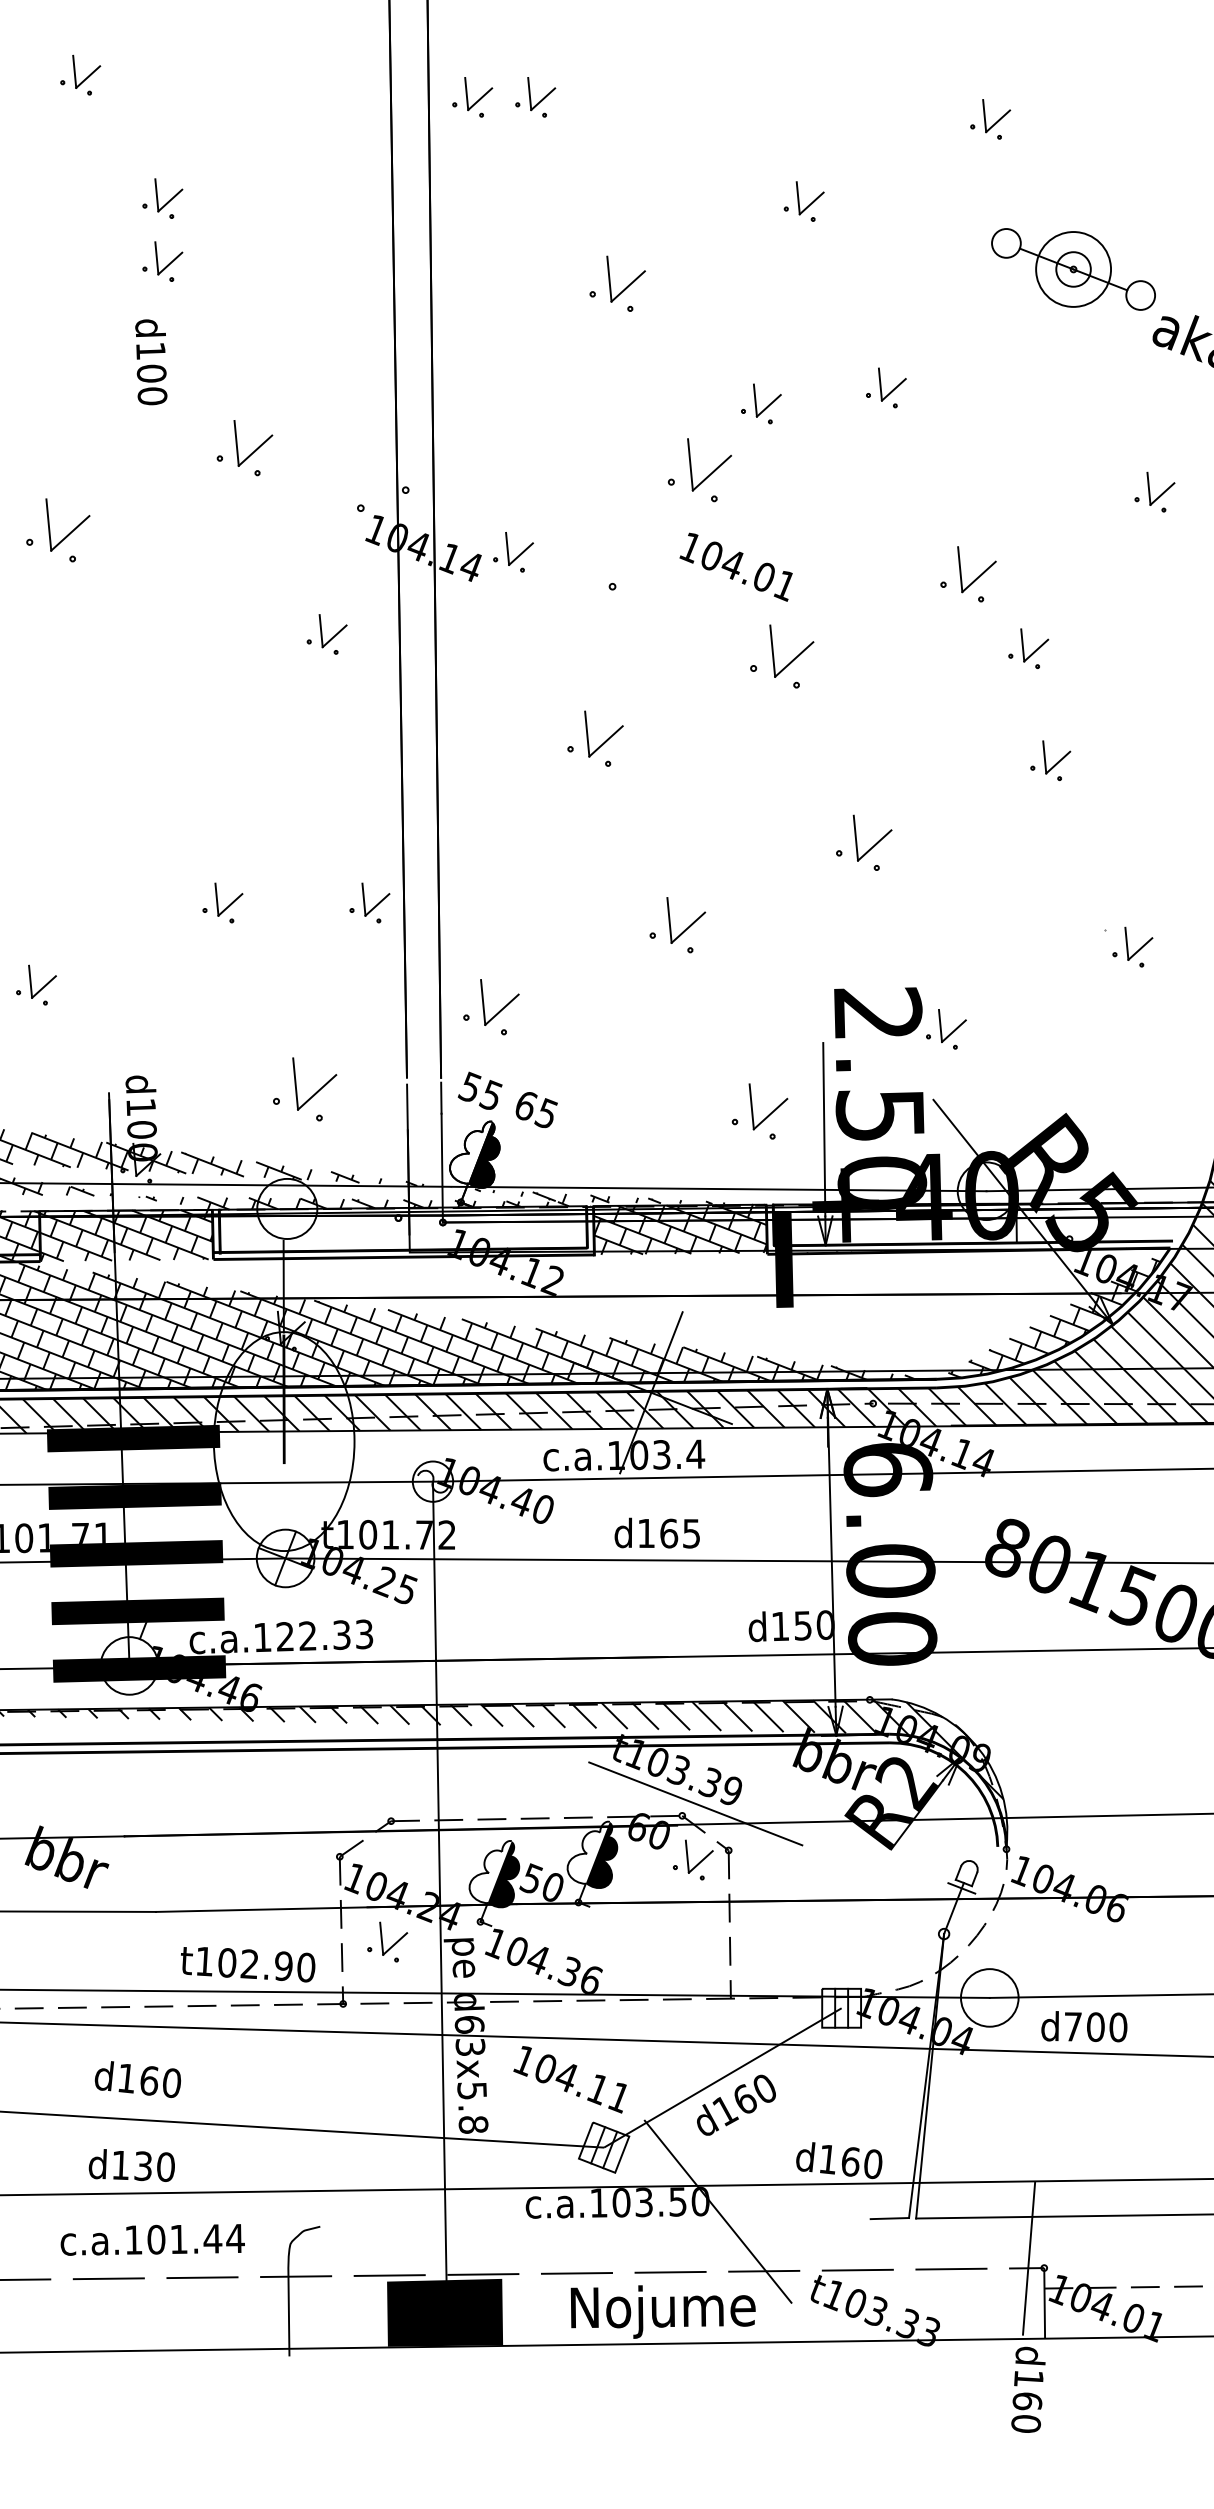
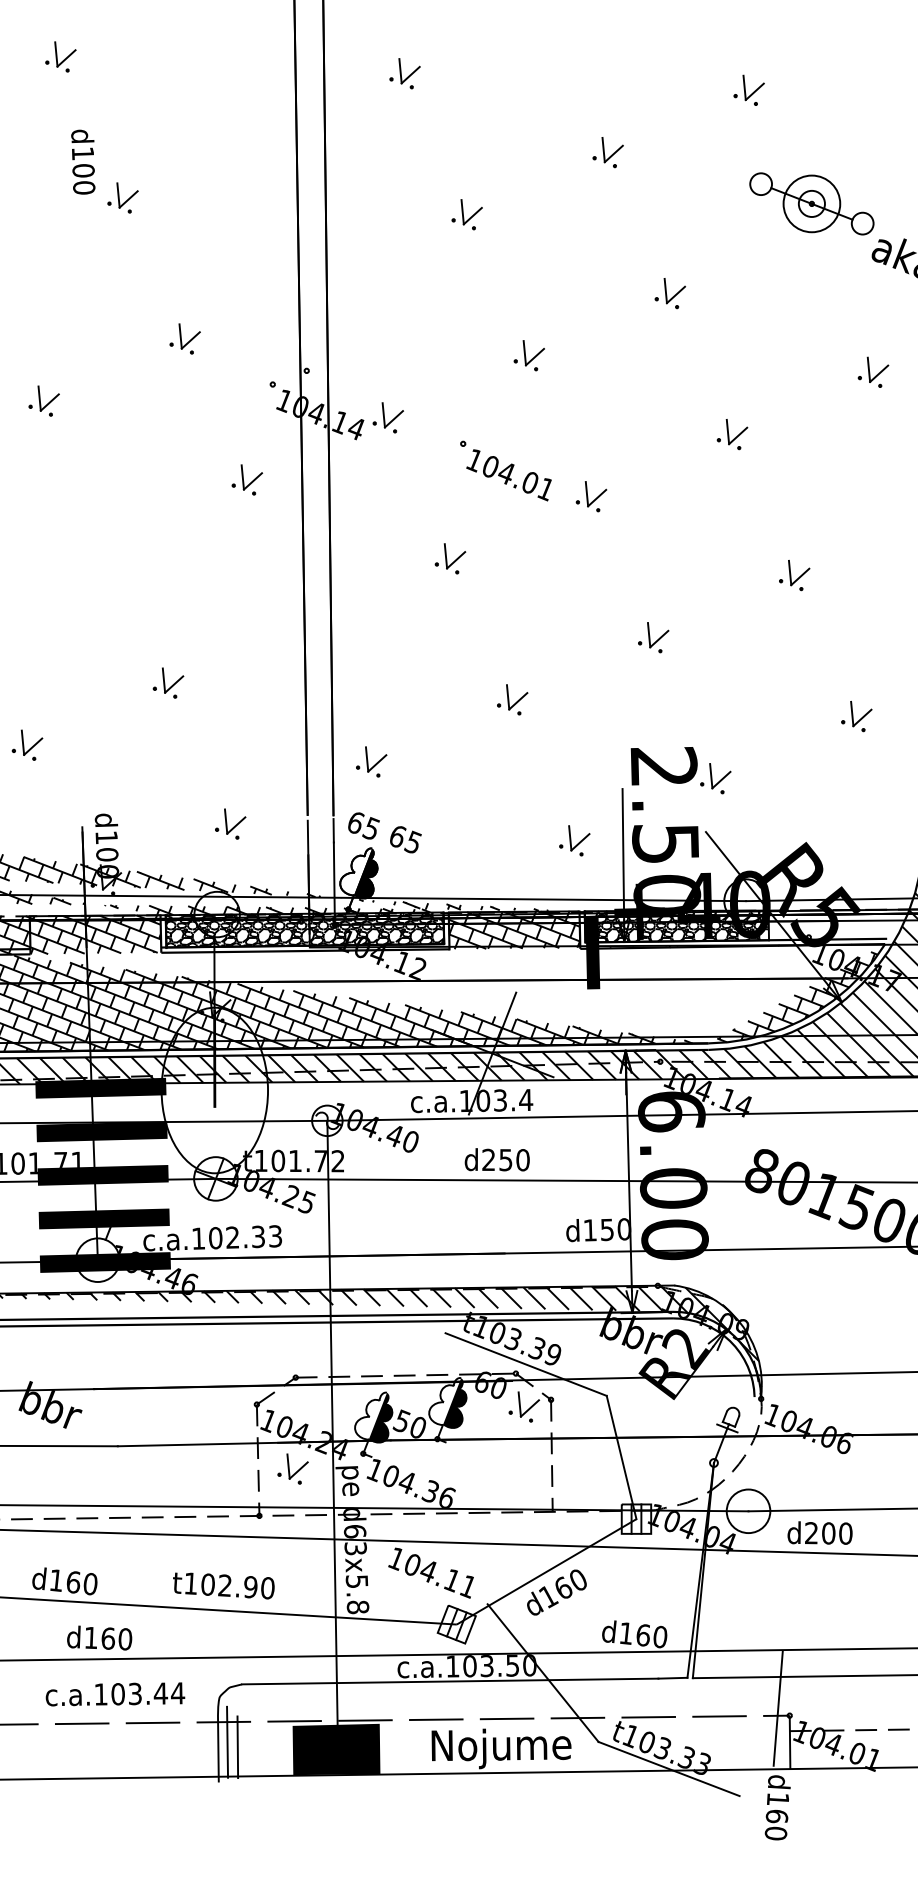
part: (472, 97) -> (357, 73), removed
part: (162, 198) -> (122, 150), removed
part: (617, 283) -> (466, 214), size x0.71
text: (151, 362) -> (83, 162), moved
part: (761, 403) -> (575, 305), removed
part: (244, 447) -> (184, 338), size x0.71
part: (699, 469) -> (528, 355), size x0.62
part: (58, 529) -> (44, 400), size x0.62
text: (735, 566) -> (508, 474), moved
part: (968, 574) -> (732, 434), size x0.71
part: (1028, 648) -> (777, 490), removed
part: (781, 656) -> (590, 496), size x0.62
part: (595, 738) -> (450, 558), size x0.71
part: (864, 842) -> (653, 637), size x0.71
part: (369, 902) -> (279, 682), removed
part: (677, 924) -> (512, 699), size x0.71
part: (491, 1007) -> (371, 762), size x0.71
text: (469, 1086) -> (354, 821), 55 -> 65
part: (304, 1089) -> (230, 824), size x0.62
part: (759, 1111) -> (574, 840), size x0.71
hatch: (894, 1224) -> (676, 926), added
hatch: (403, 1229) -> (305, 930), added
text: (668, 1533) -> (505, 1160), d165 -> d250
text: (285, 1636) -> (215, 1237), c.a.122.33 -> c.a.102.33
line: (821, 1926) -> (621, 1457), added
text: (248, 1964) -> (224, 1585), moved
text: (1072, 2026) -> (811, 1532), d700 -> d200
text: (137, 2079) -> (64, 1581), moved
text: (143, 2166) -> (108, 1638), d130 -> d160
line: (595, 2222) -> (450, 1681), added
text: (178, 2239) -> (134, 1694), c.a.101.44 -> c.a.103.44
line: (300, 2303) -> (227, 1742), added
line: (314, 2309) -> (237, 1747), added
line: (884, 2338) -> (668, 1768), added

